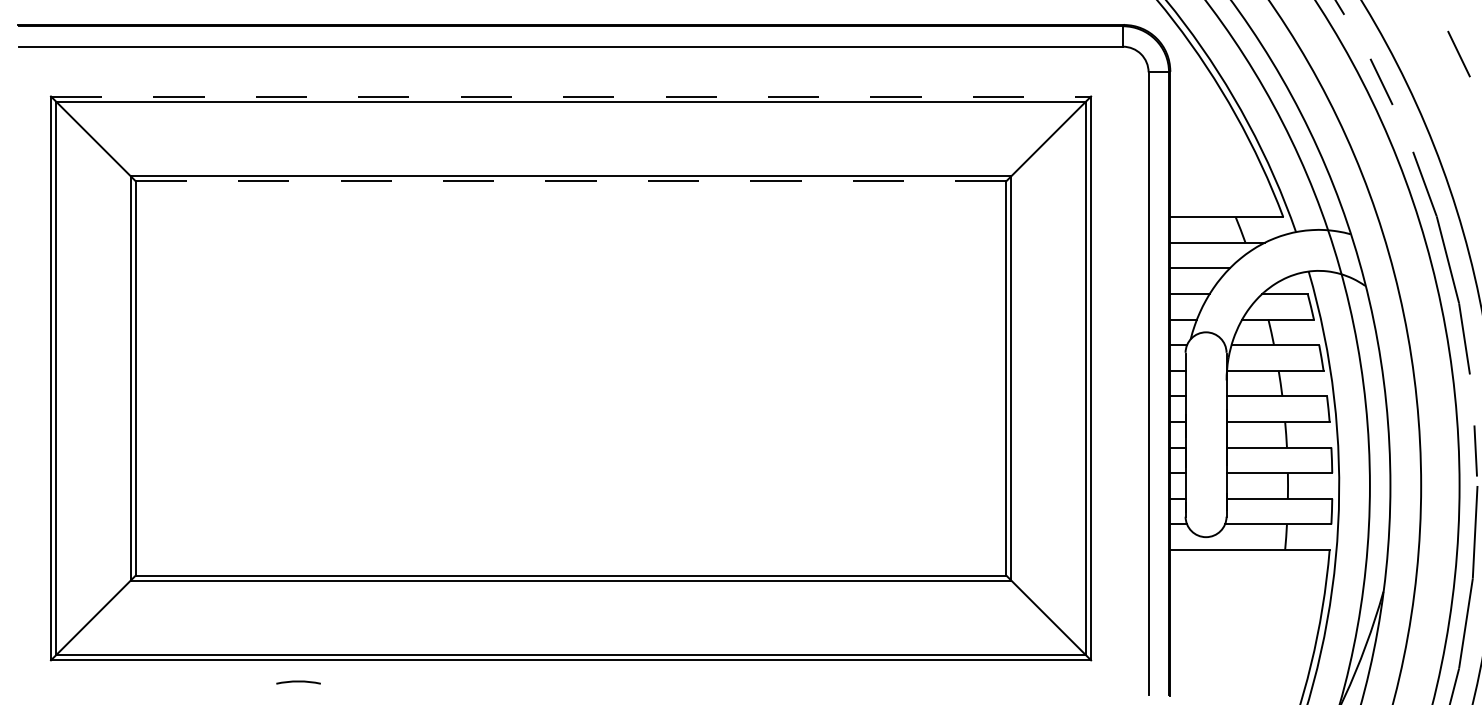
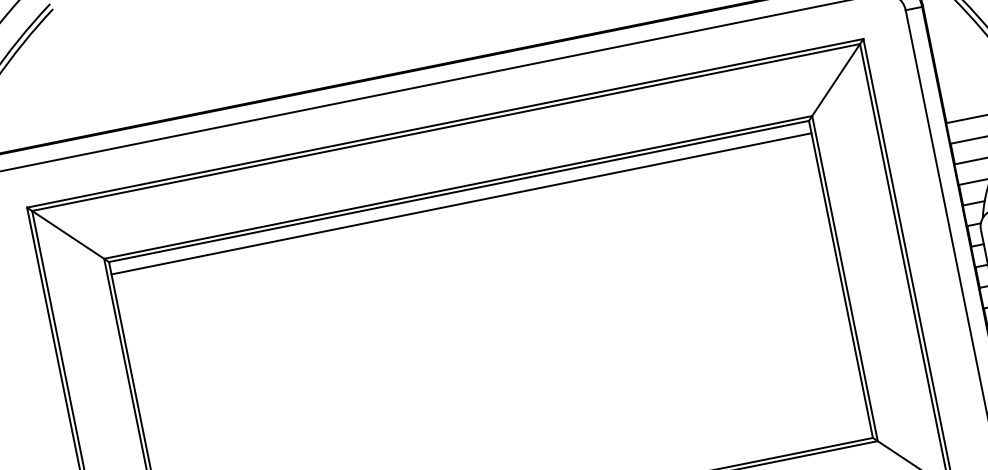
line: (571, 96) -> (445, 123), dashed -> solid
line: (570, 181) -> (458, 191), dashed -> solid
line: (570, 196) -> (461, 203), added

